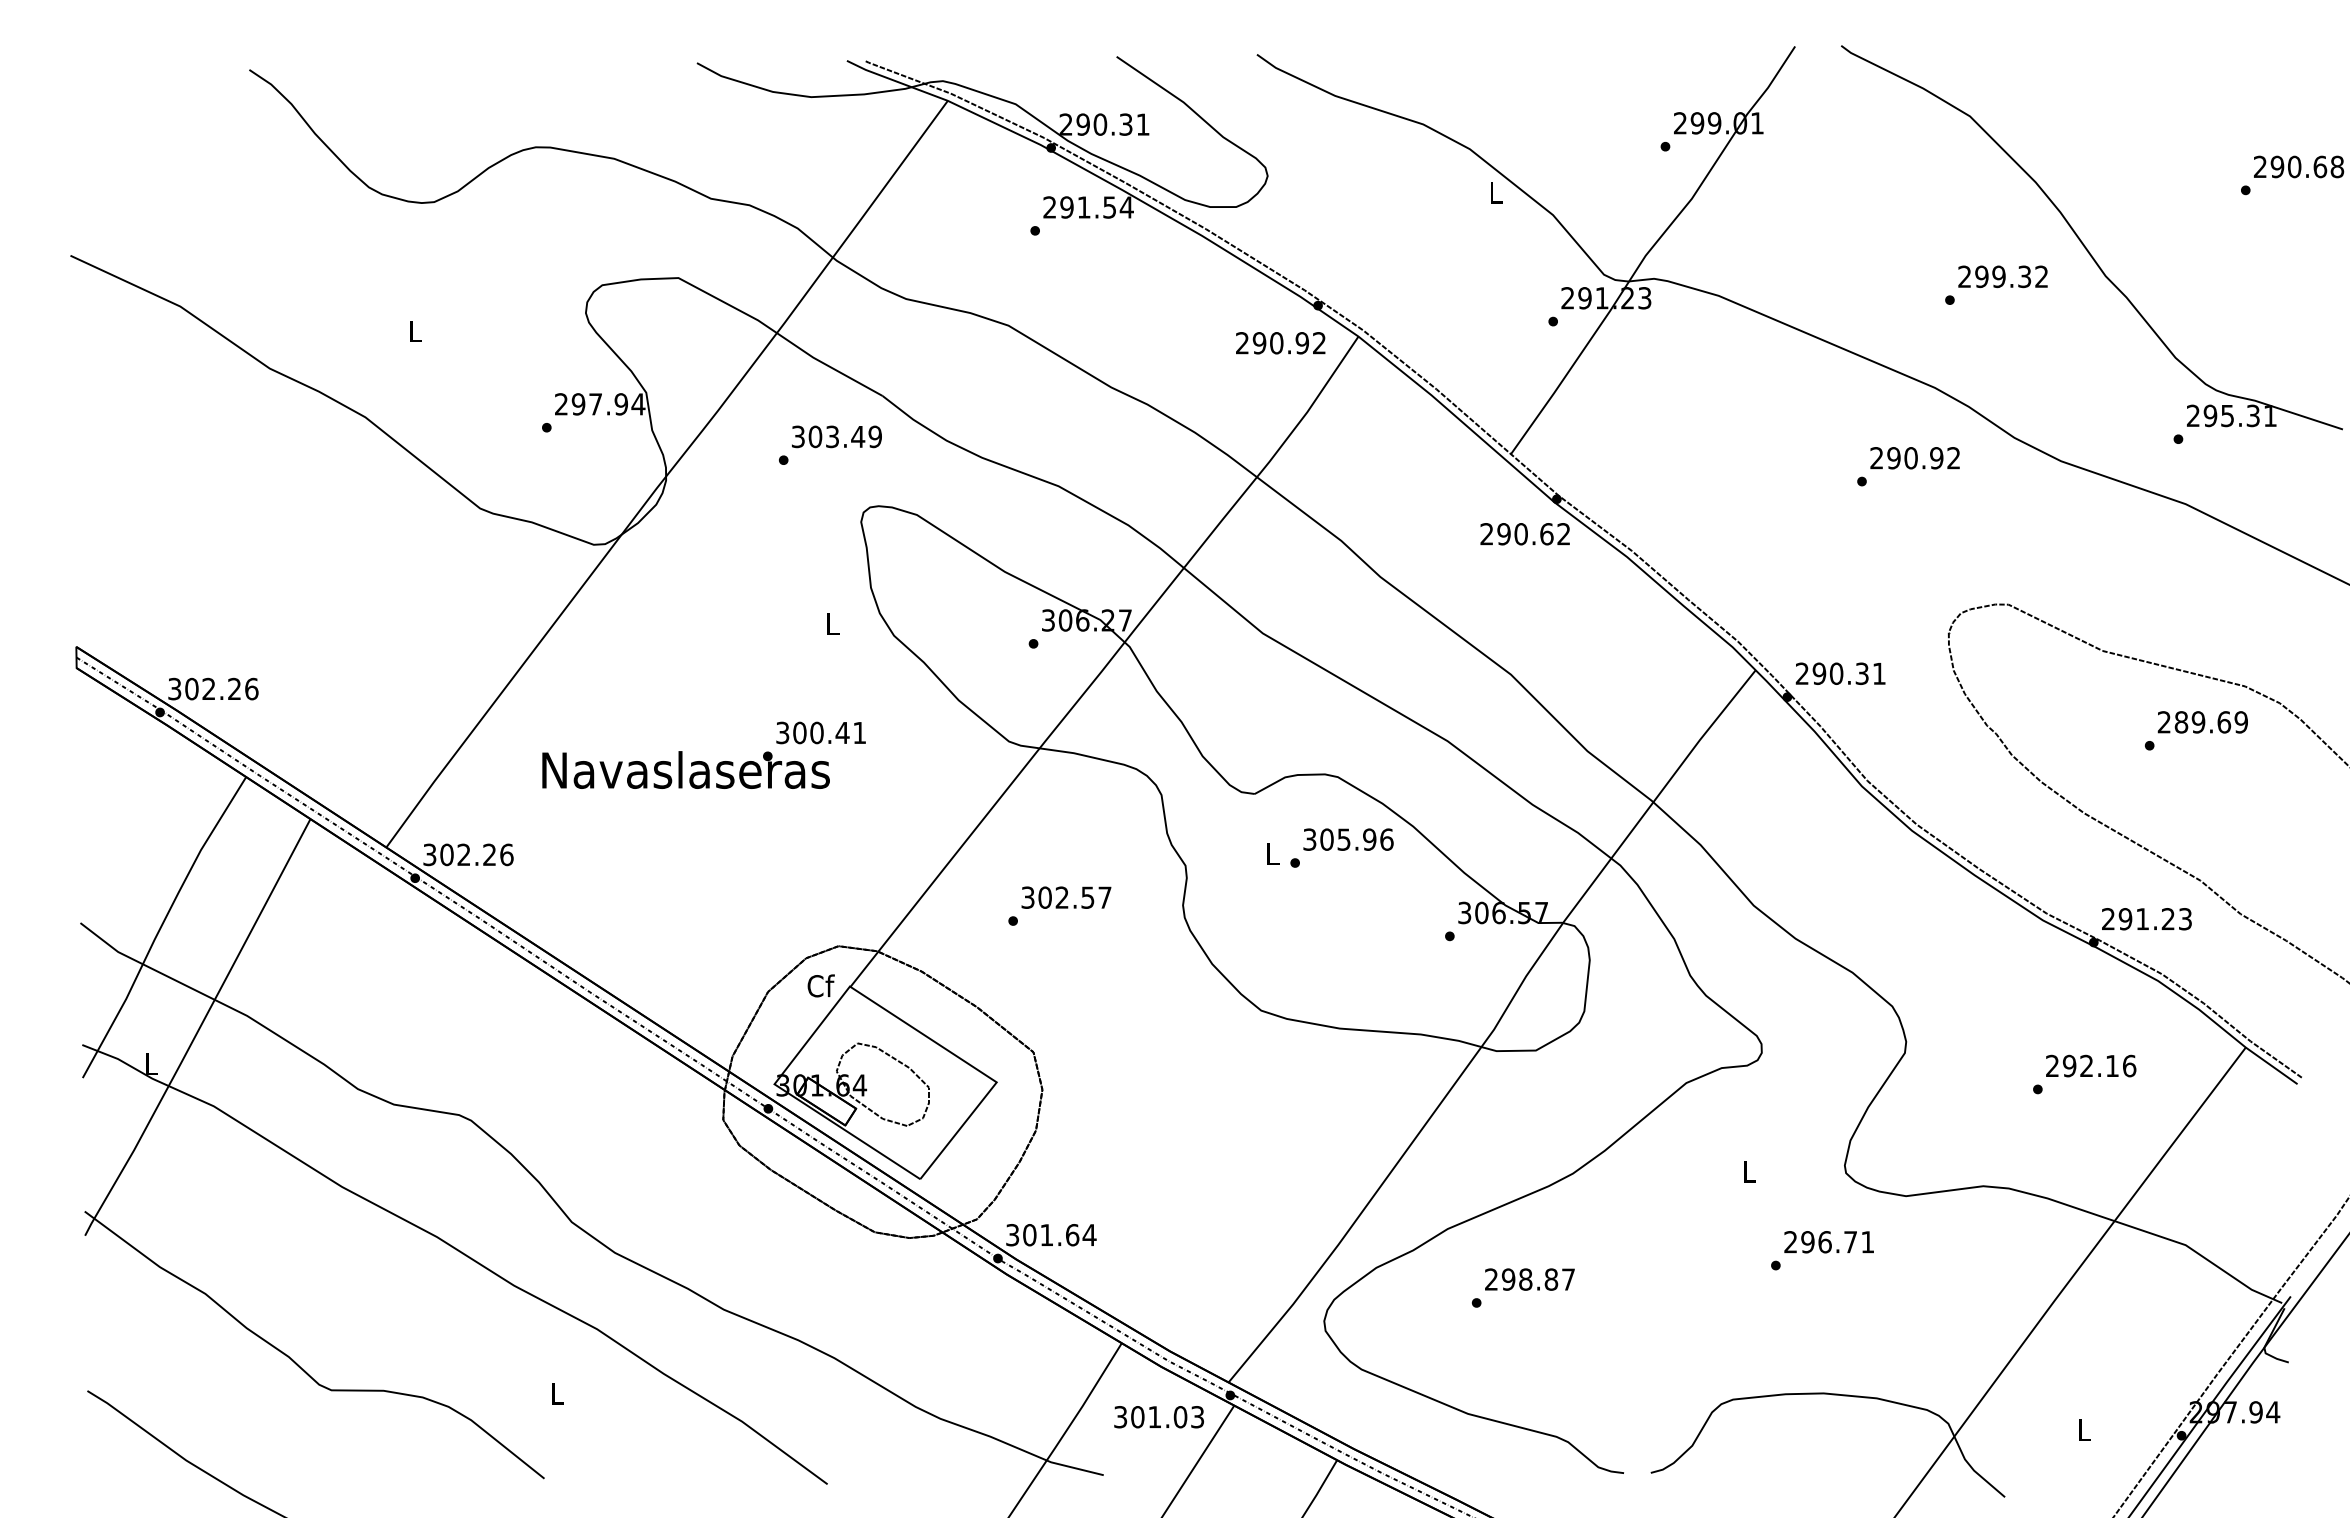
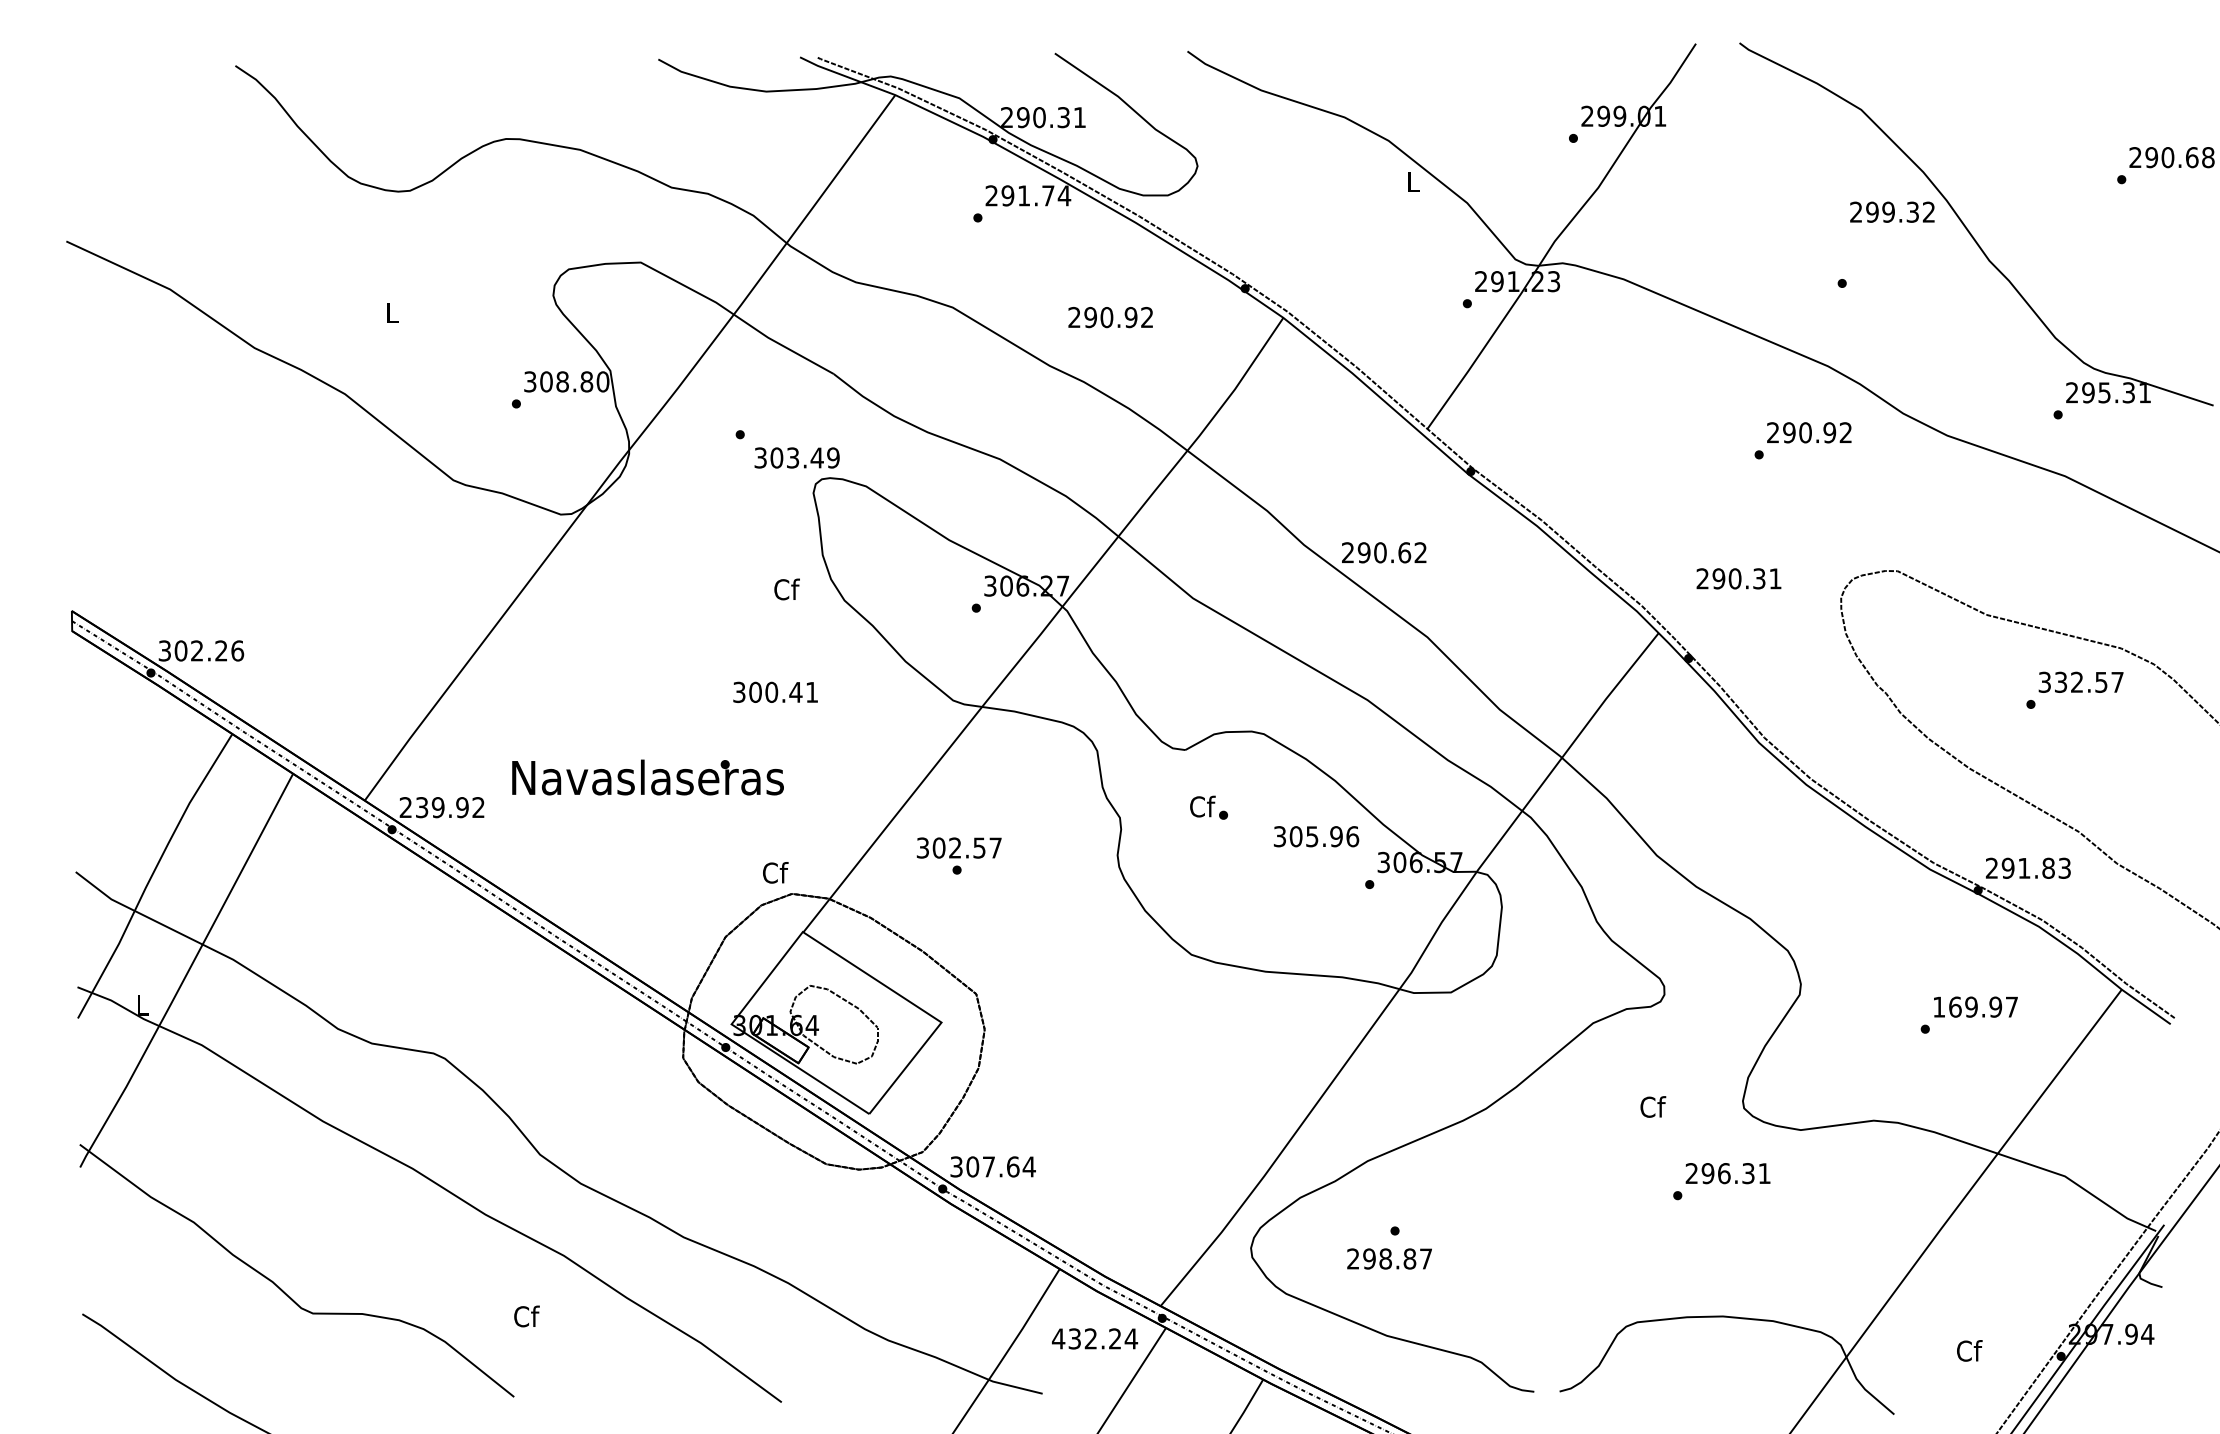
text: (1109, 207) -> (1048, 195), 291.54 -> 291.74
text: (2002, 276) -> (1891, 211), moved
text: (1280, 343) -> (1110, 317), moved
text: (600, 404) -> (567, 382), 297.94 -> 308.80
text: (836, 436) -> (796, 457), moved
text: (1524, 534) -> (1383, 553), moved
text: (832, 623) -> (786, 588), L -> Cf
text: (1840, 673) -> (1738, 578), moved
text: (2202, 722) -> (2080, 682), 289.69 -> 332.57
text: (685, 769) -> (647, 777), moved
text: (1348, 839) -> (1316, 836), moved
text: (1272, 853) -> (1202, 806), L -> Cf
text: (468, 854) -> (442, 807), 302.26 -> 239.92
text: (1066, 897) -> (959, 847), moved
text: (2168, 919) -> (2048, 868), 291.23 -> 291.83
text: (820, 985) -> (775, 872), moved
text: (2091, 1065) -> (1976, 1006), 292.16 -> 169.97
text: (1749, 1171) -> (1652, 1106), L -> Cf
text: (1046, 1234) -> (988, 1166), 301.64 -> 307.64
text: (1850, 1242) -> (1748, 1173), 296.71 -> 296.31
text: (1529, 1279) -> (1389, 1258), moved
text: (557, 1393) -> (526, 1316), L -> Cf
text: (1158, 1417) -> (1094, 1339), 301.03 -> 432.24
text: (2084, 1429) -> (1969, 1350), L -> Cf

